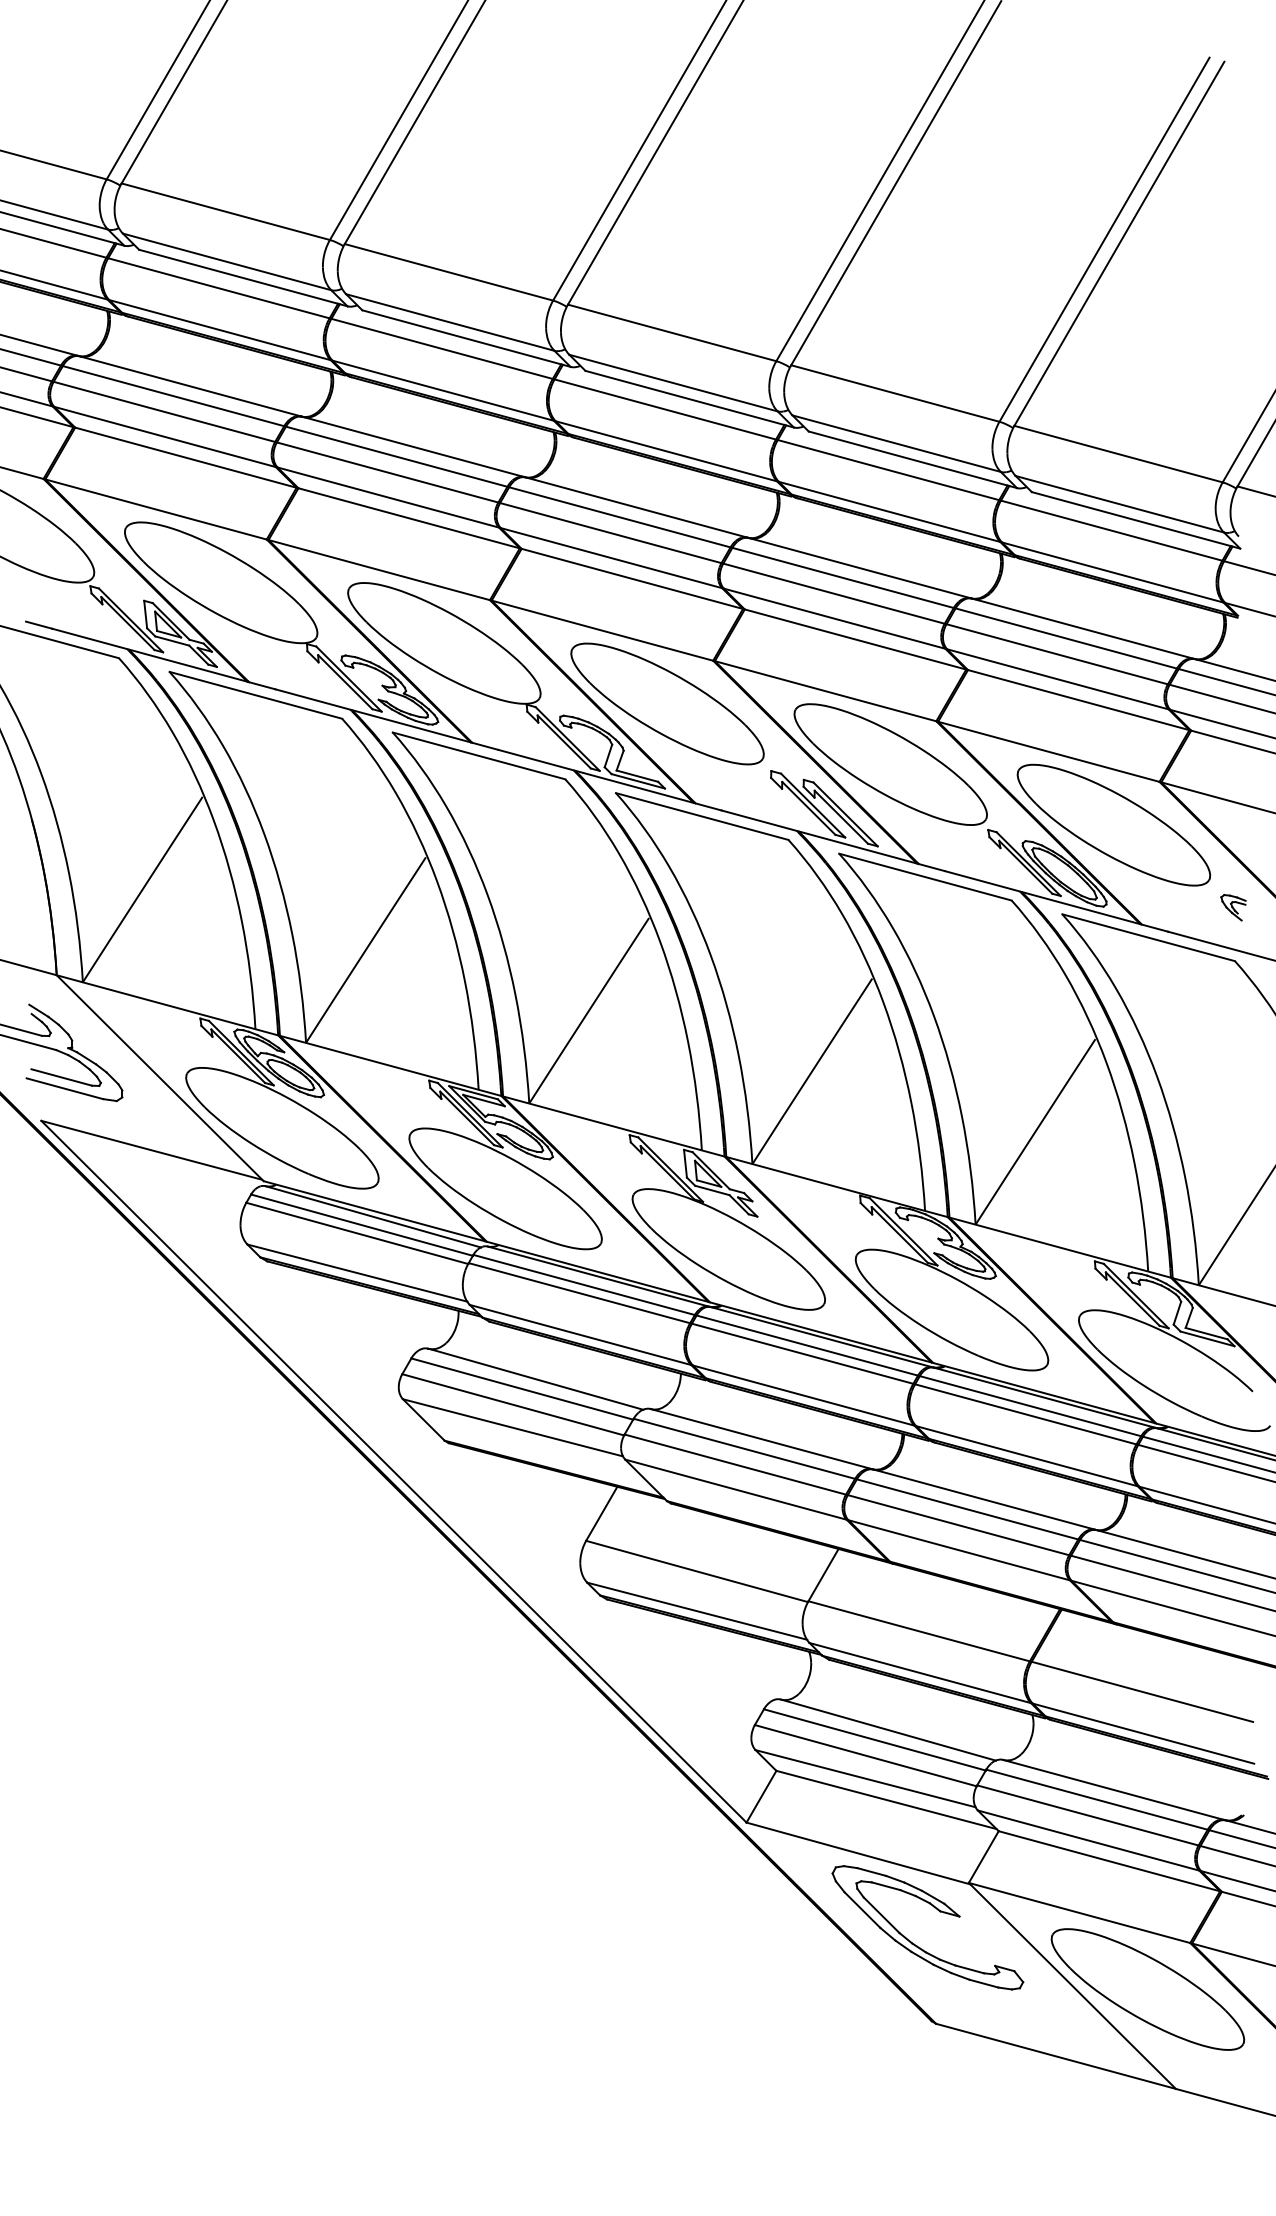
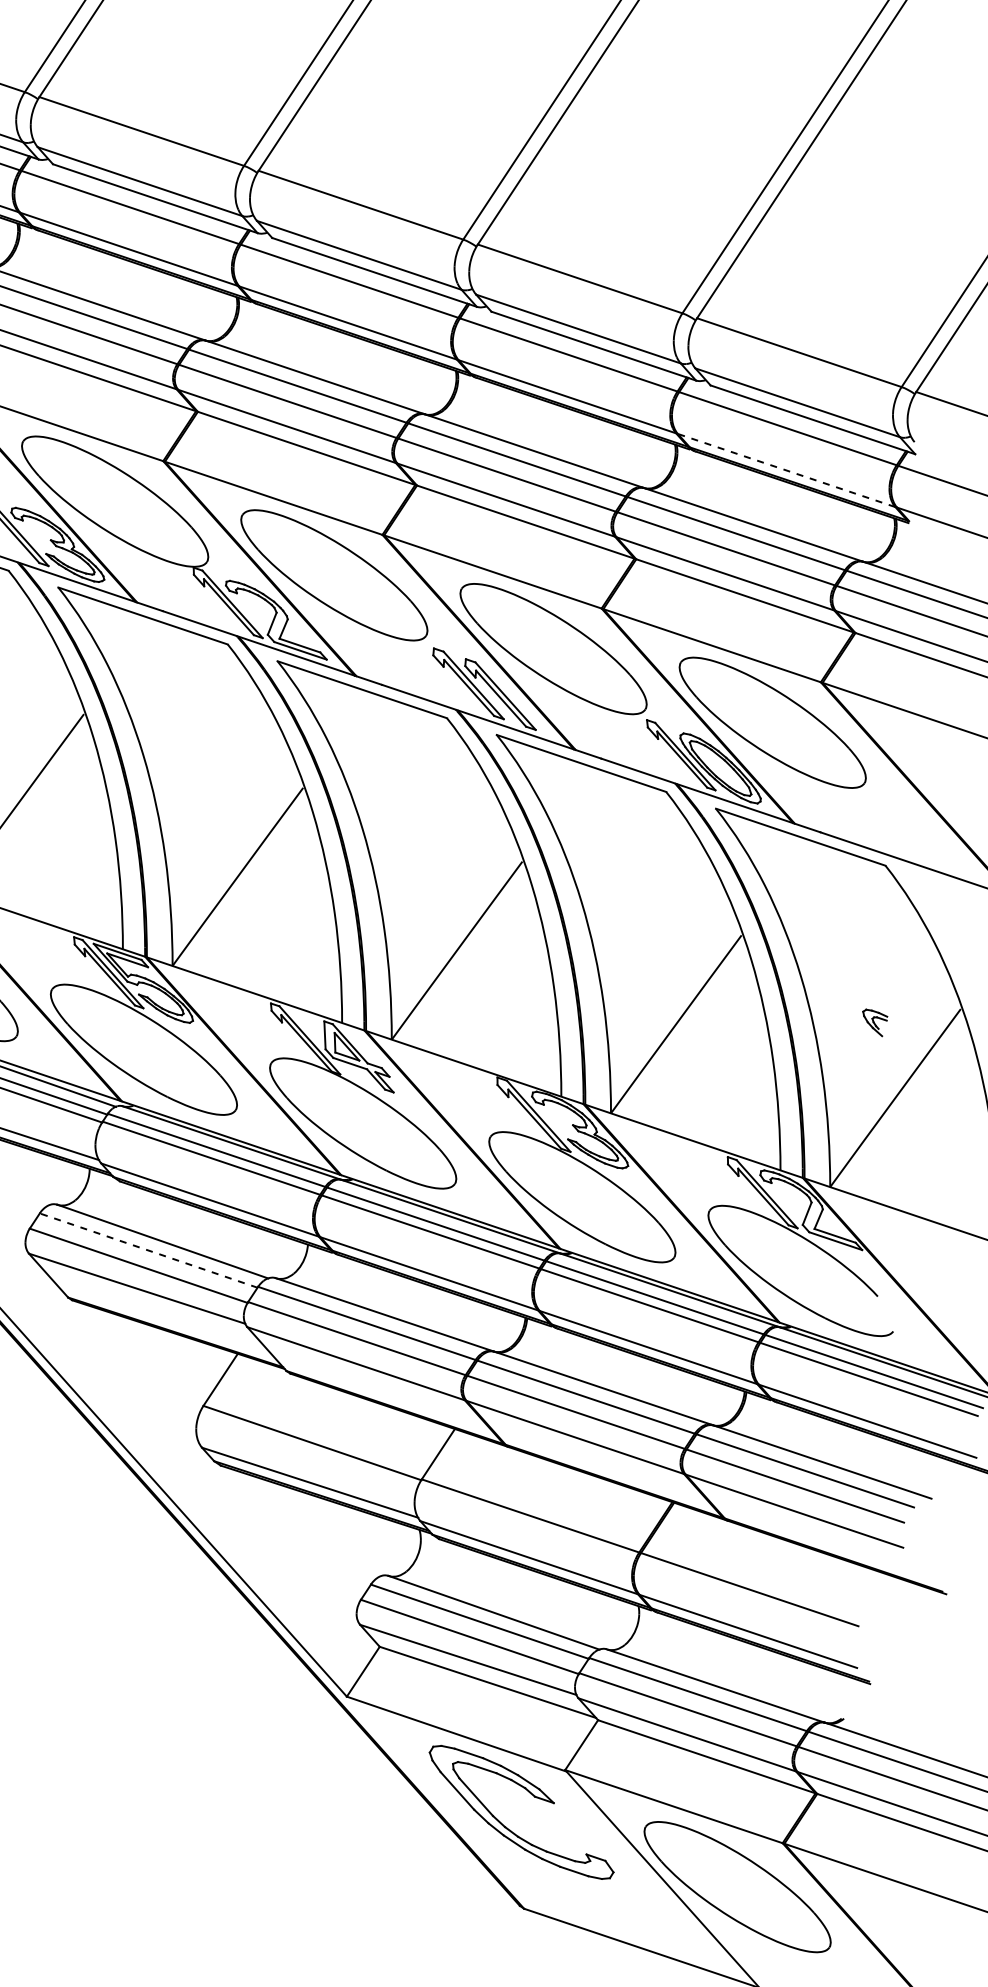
line: (1112, 572) -> (786, 470), solid -> dashed
part: (1233, 907) -> (874, 1022), moved
line: (521, 1388) -> (147, 1249), solid -> dashed

